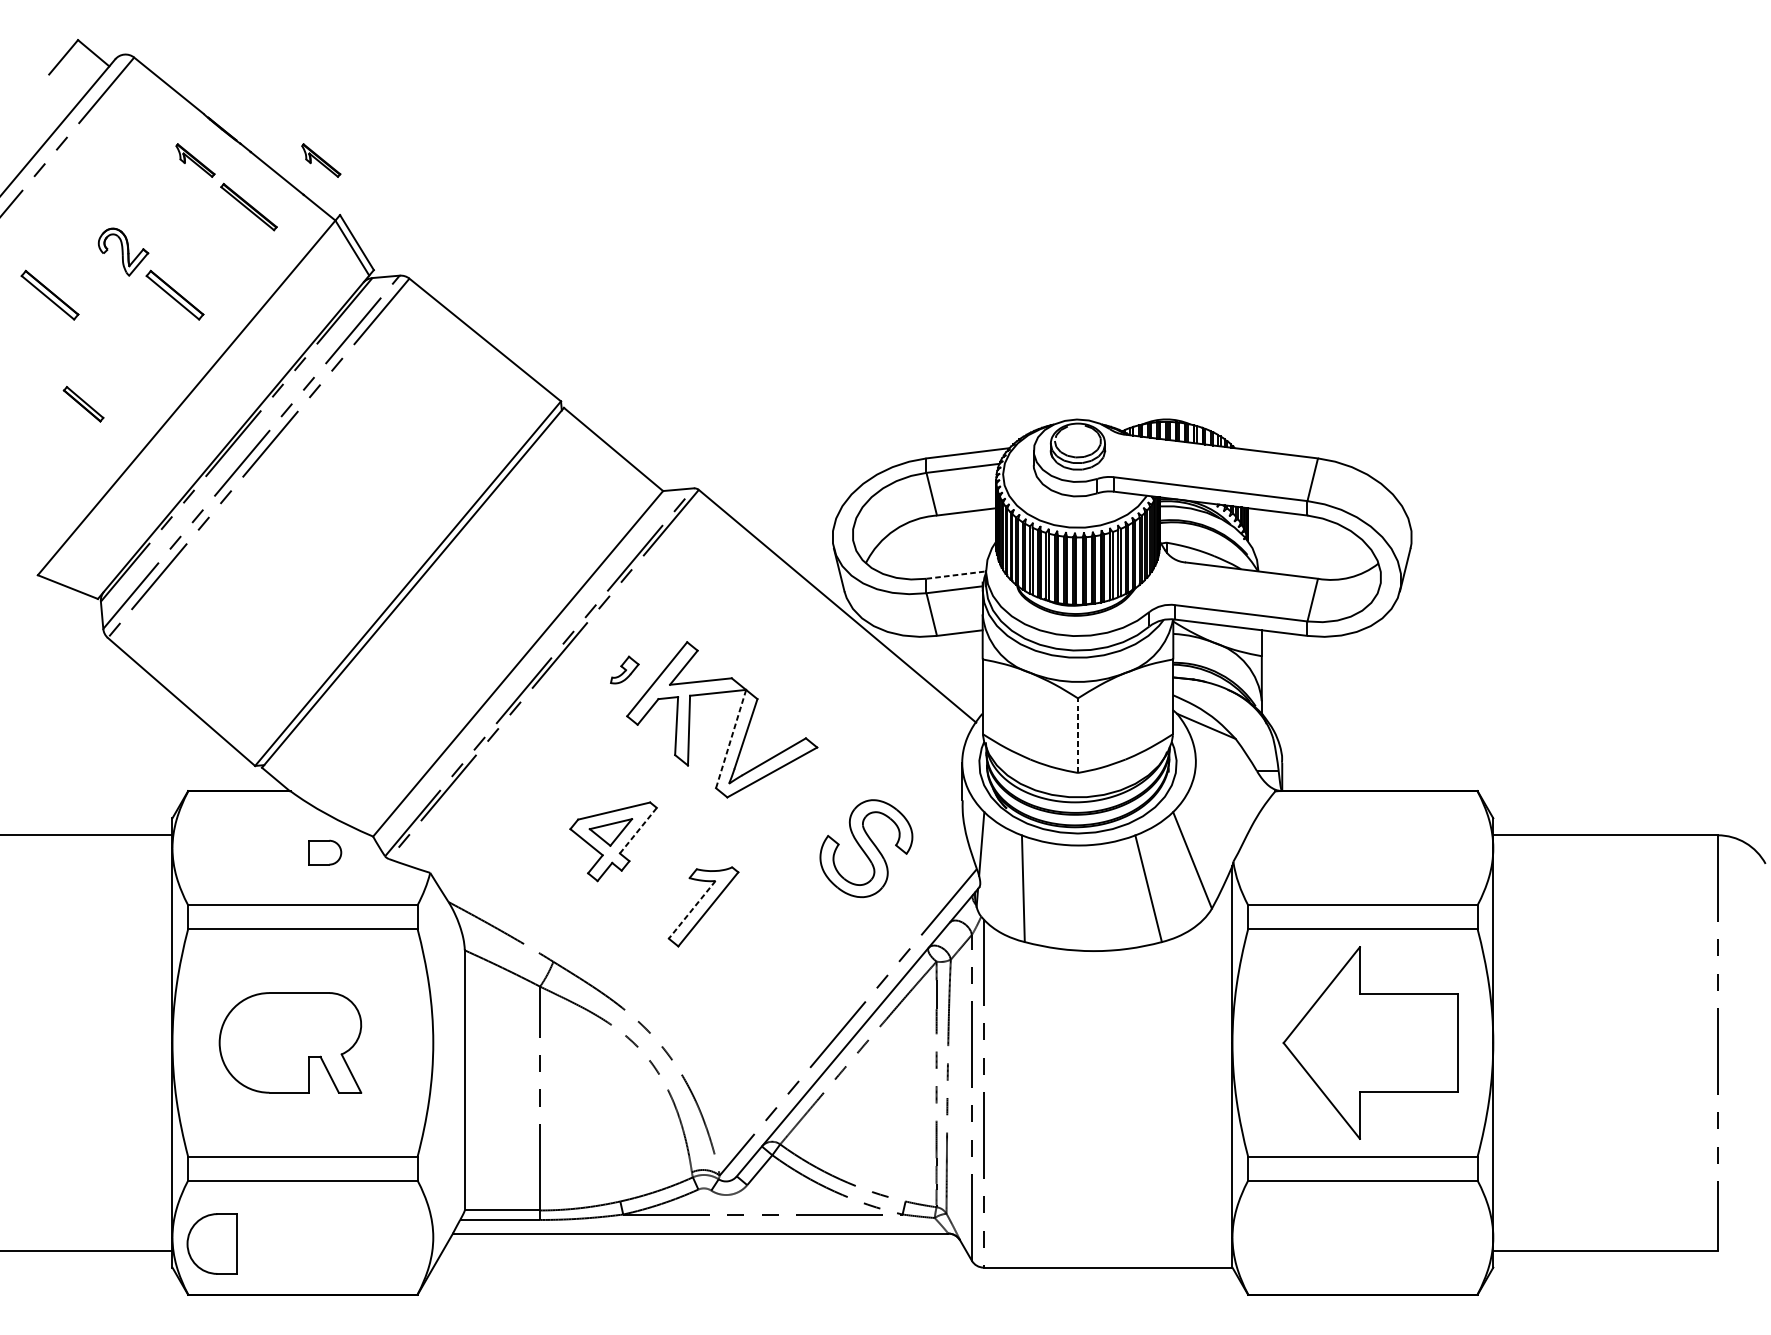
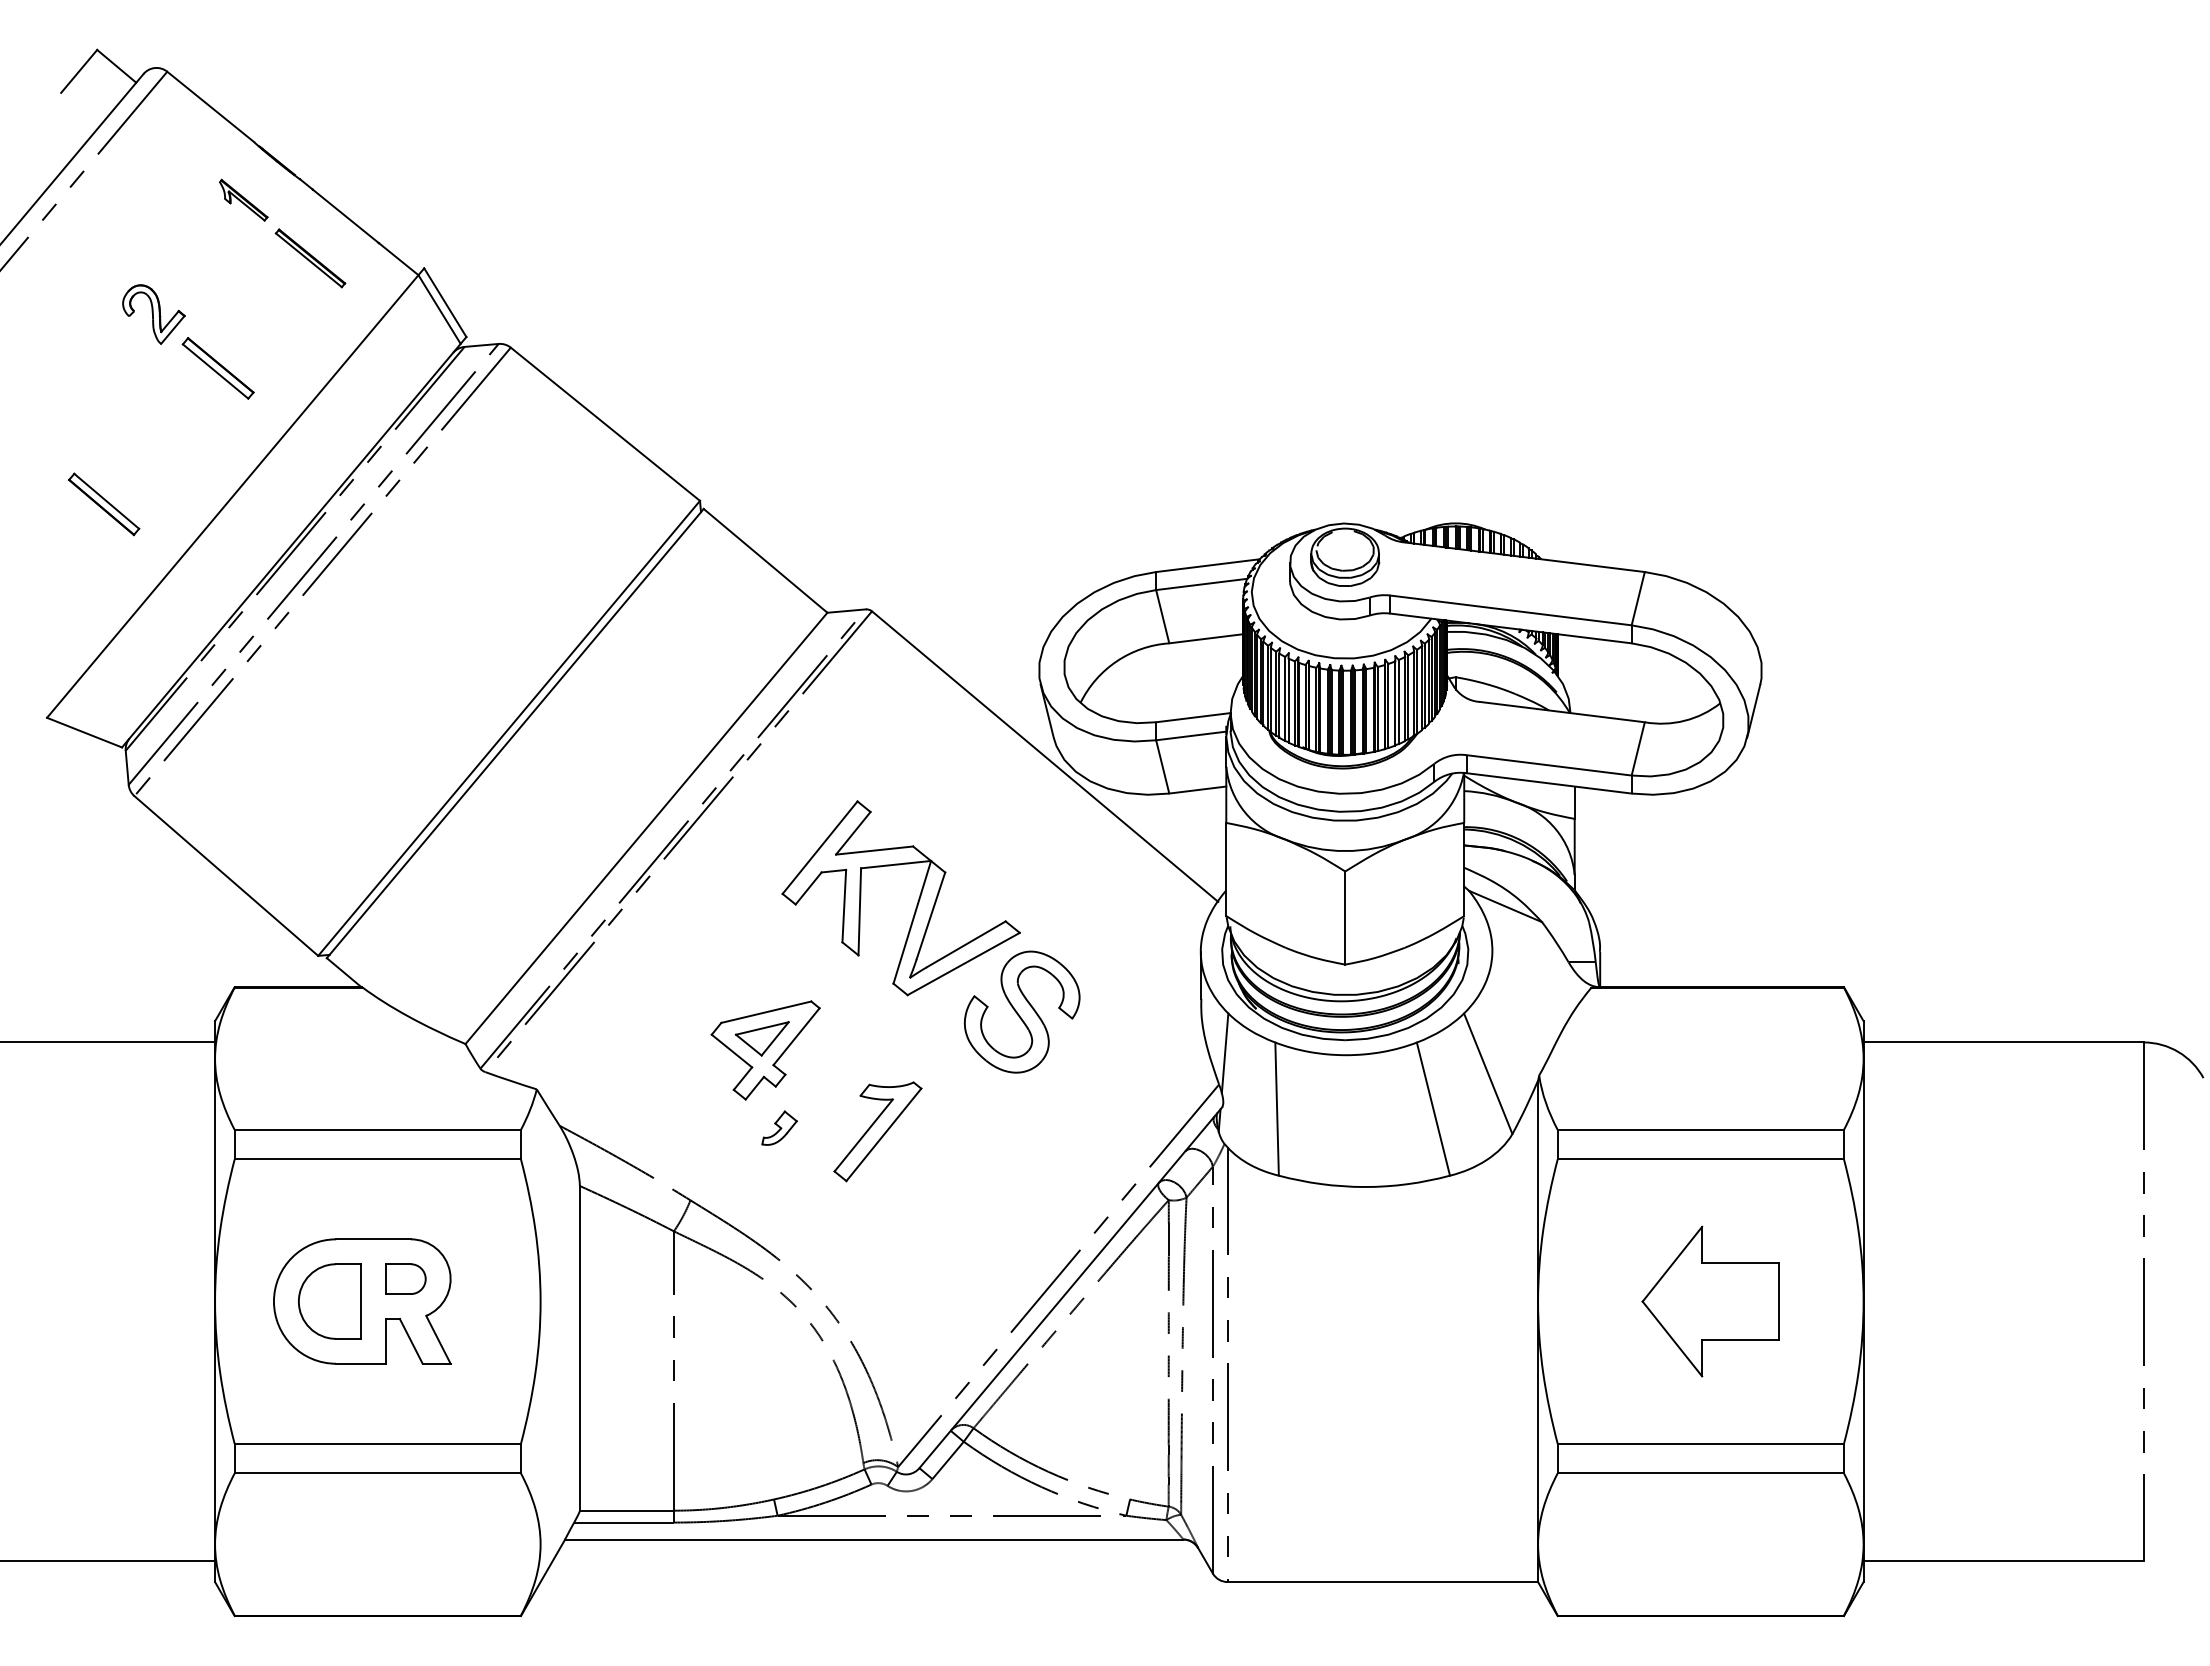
part: (321, 159) -> (400, 199), removed
part: (49, 295) -> (61, 368), removed
part: (83, 404) -> (104, 504), size x1.43
line: (956, 574) -> (1193, 717), dashed -> solid
part: (624, 669) -> (779, 1127), moved
line: (1078, 736) -> (1345, 918), dashed -> solid
line: (731, 739) -> (912, 922), dashed -> solid
line: (638, 830) -> (796, 1036), dashed -> solid
part: (866, 848) -> (1022, 1011), moved
part: (325, 852) -> (405, 1278), moved
line: (692, 909) -> (863, 1135), dashed -> solid
part: (1370, 1042) -> (1710, 1301), size x0.62
part: (212, 1243) -> (329, 1301), moved

